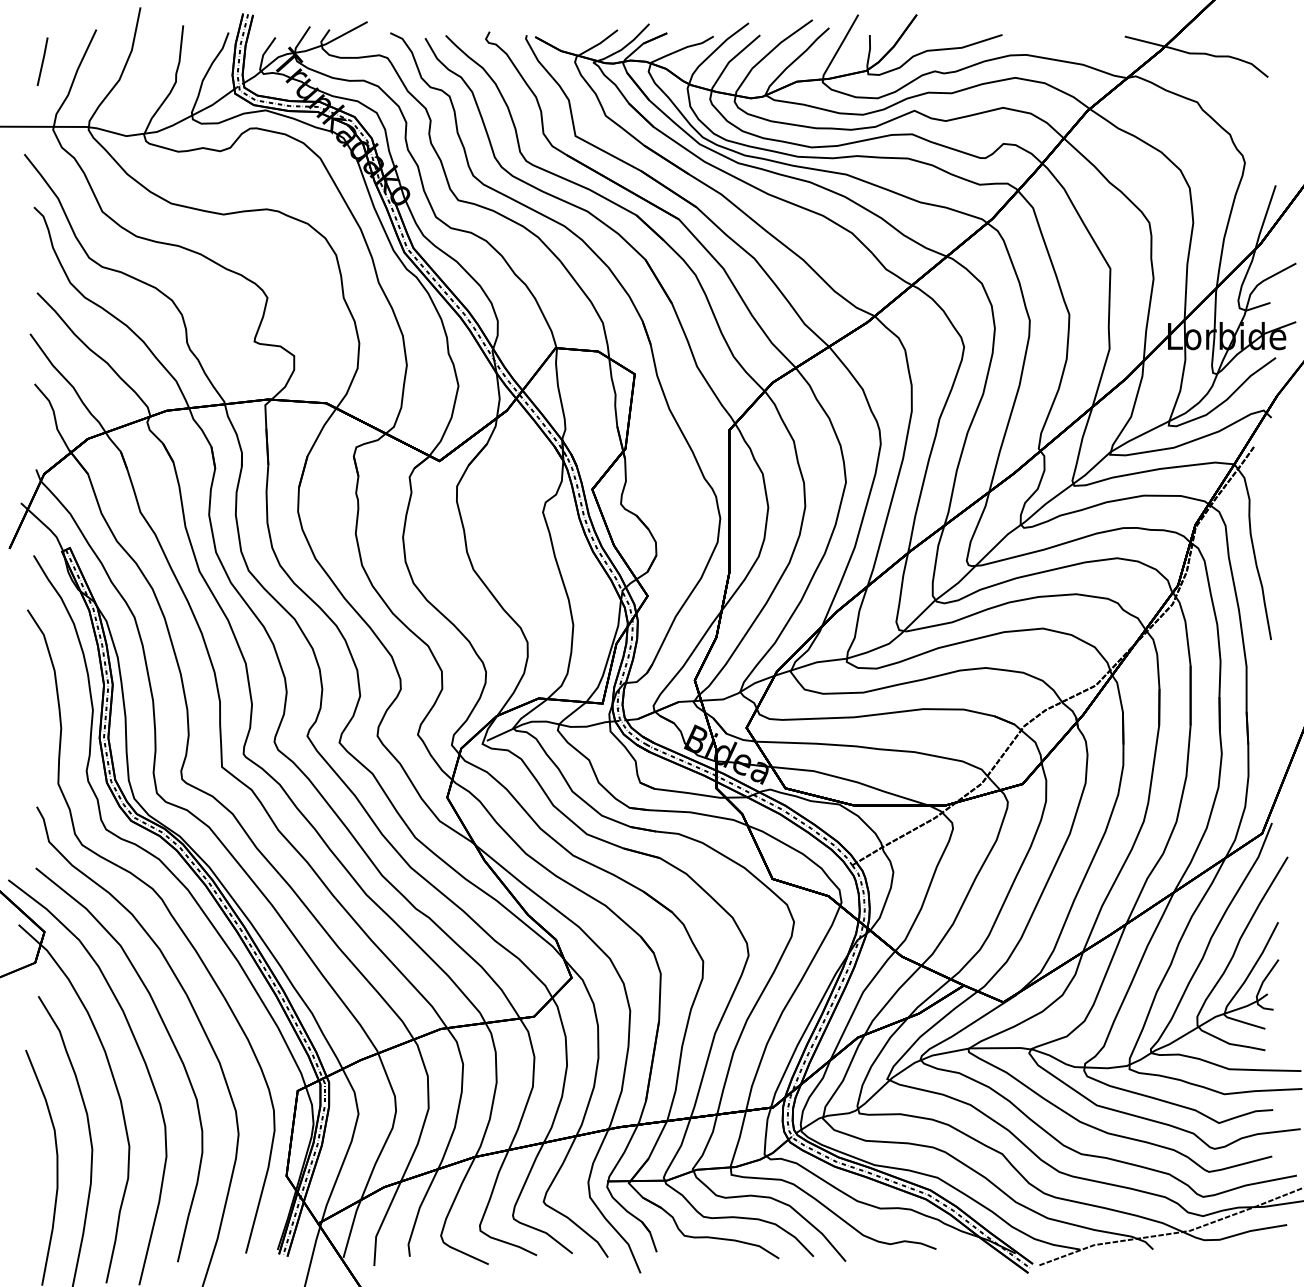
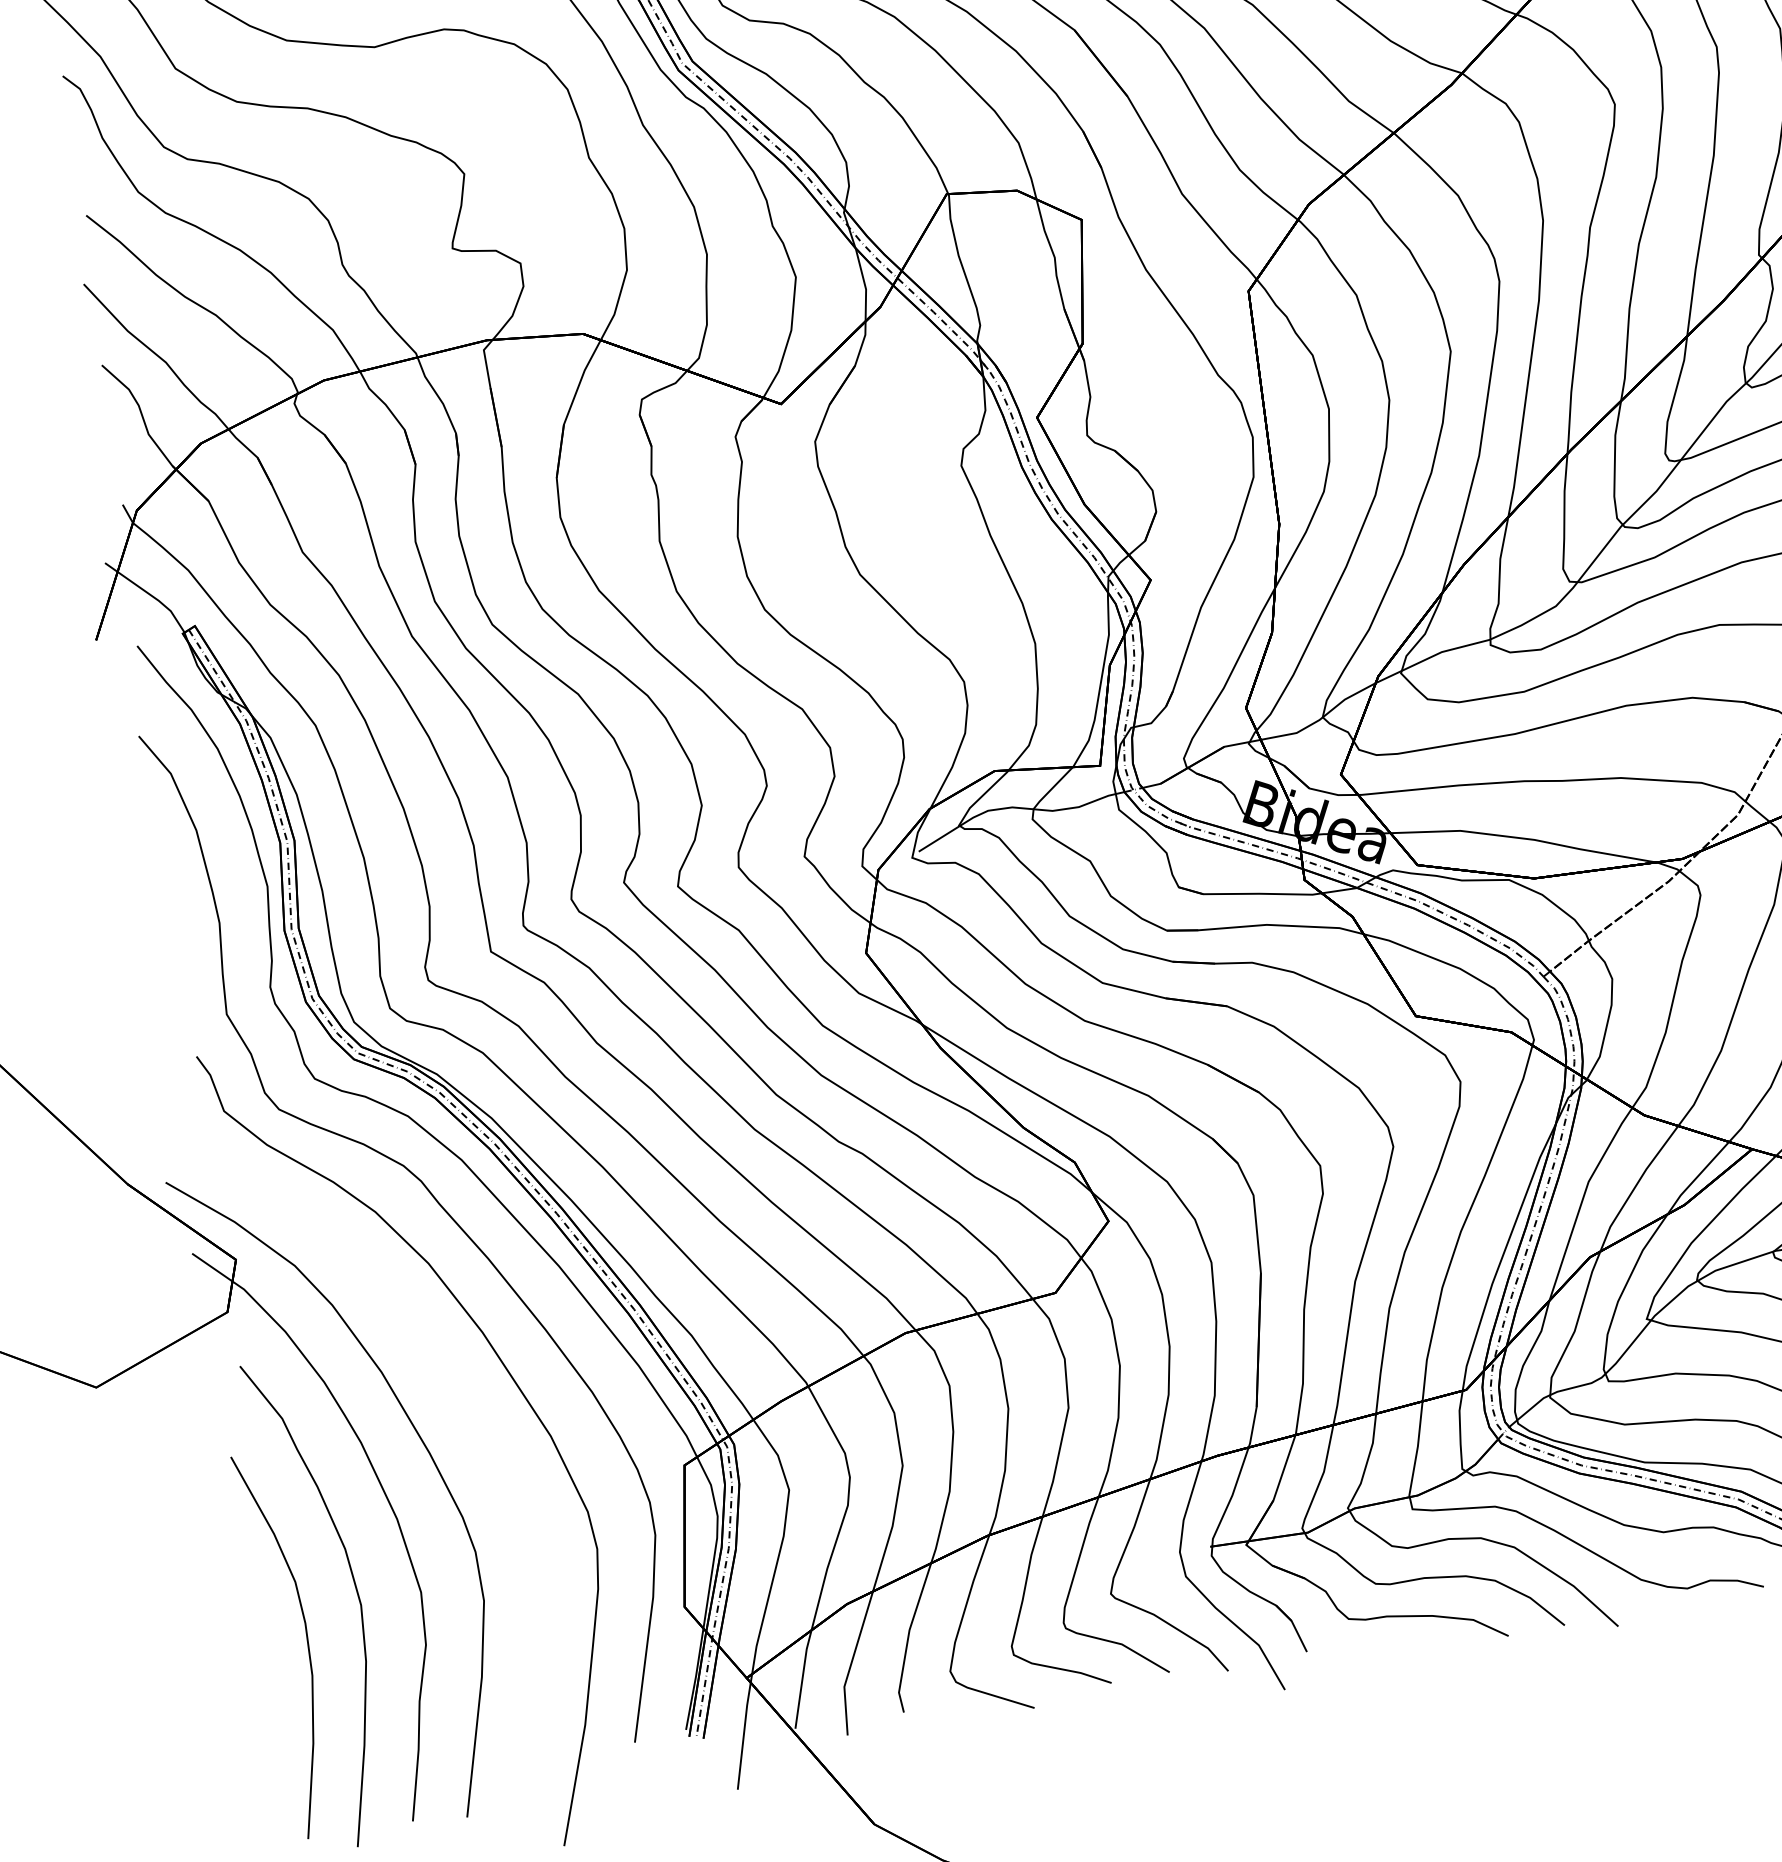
curve: (170, 1039) -> (465, 1408), removed

